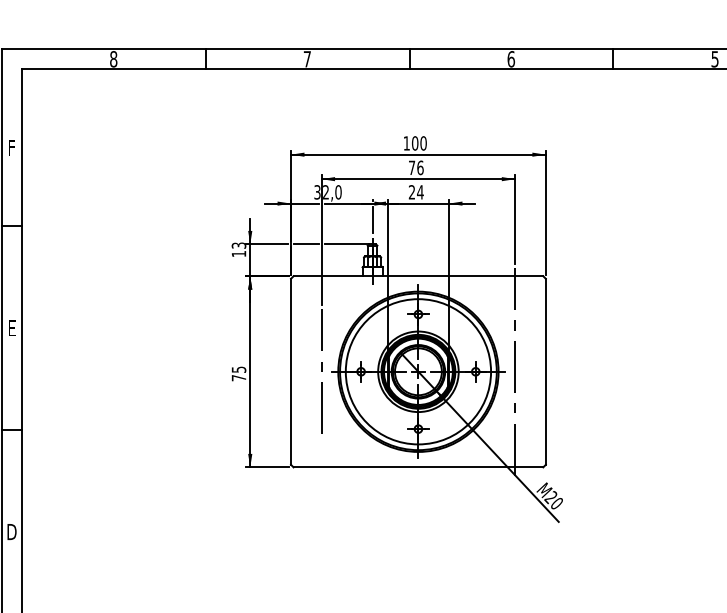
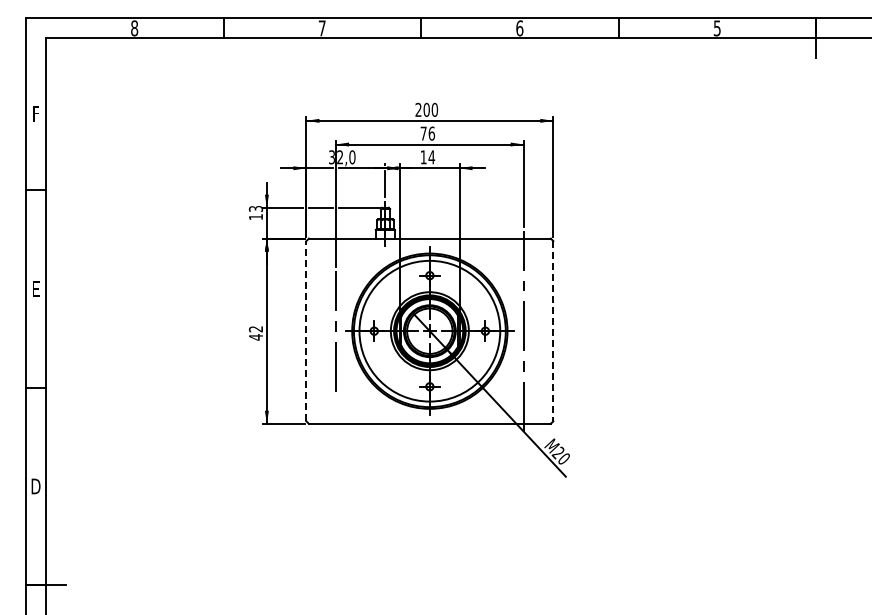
text: (406, 142) -> (418, 109), 100 -> 200
text: (411, 192) -> (423, 157), 24 -> 14
line: (291, 371) -> (306, 330), solid -> dashed
line: (546, 372) -> (553, 331), solid -> dashed
text: (238, 374) -> (255, 333), 75 -> 42

